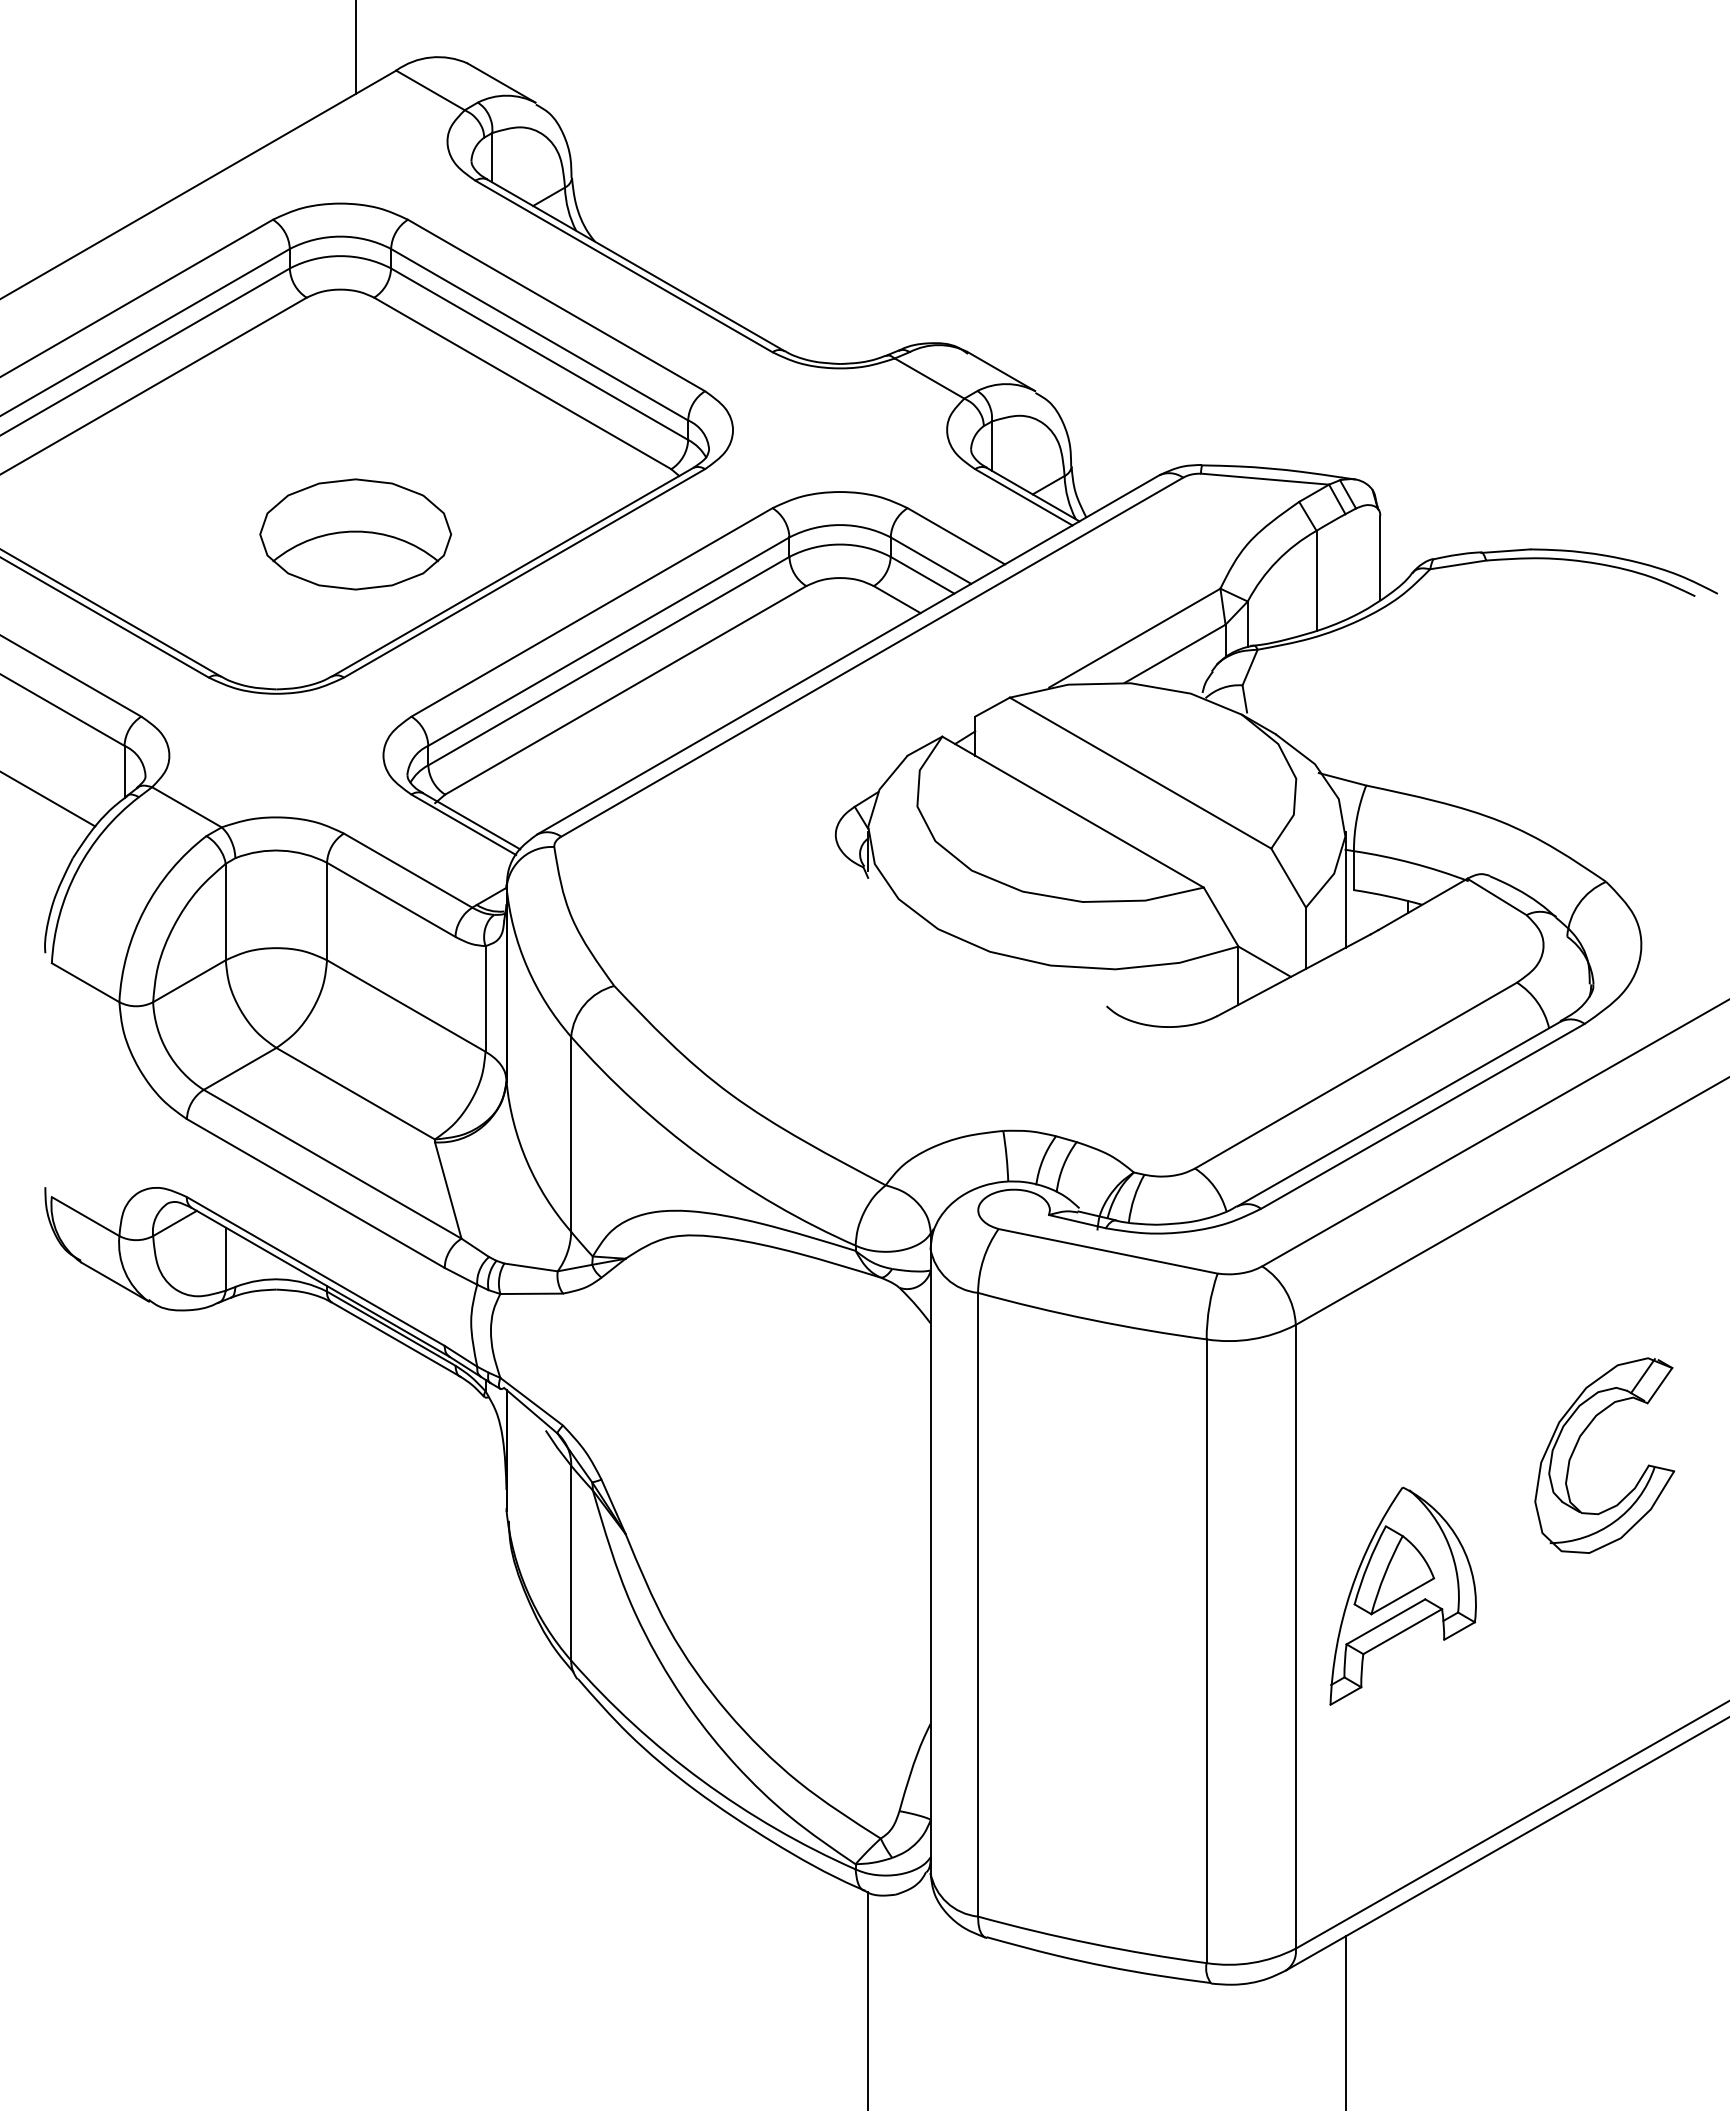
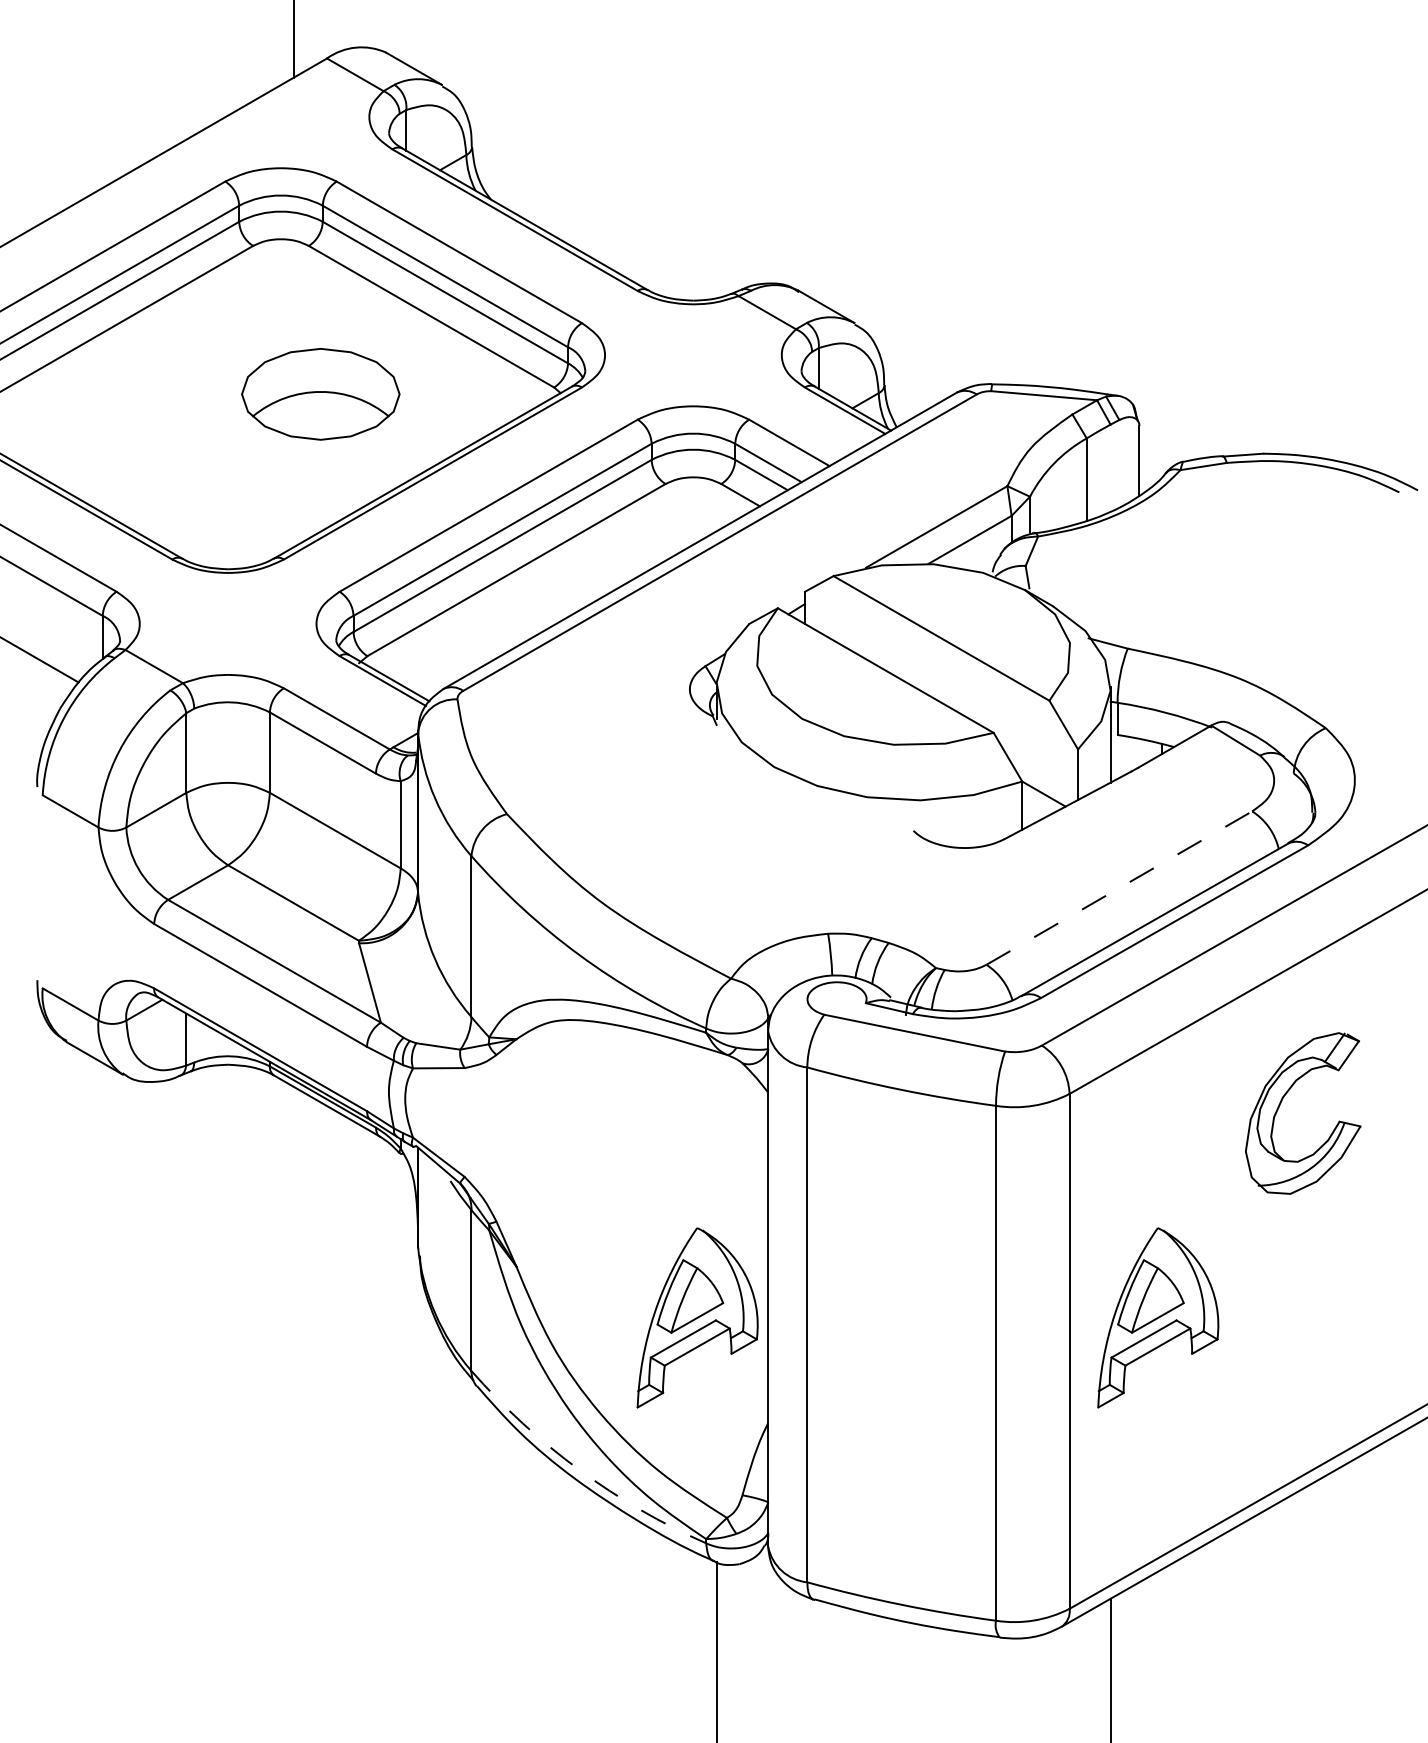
part: (355, 534) -> (320, 394), moved
line: (1356, 1075) -> (1119, 888), solid -> dashed
part: (1578, 1442) -> (1281, 1102), moved
part: (844, 1595) -> (697, 1317), added
arc: (702, 1780) -> (579, 1469), solid -> dashed

